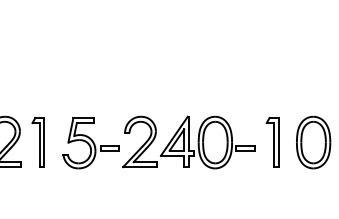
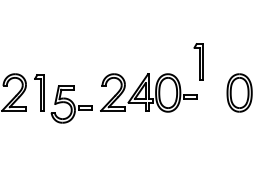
part: (272, 141) -> (198, 61), moved
part: (90, 143) -> (71, 104), moved

